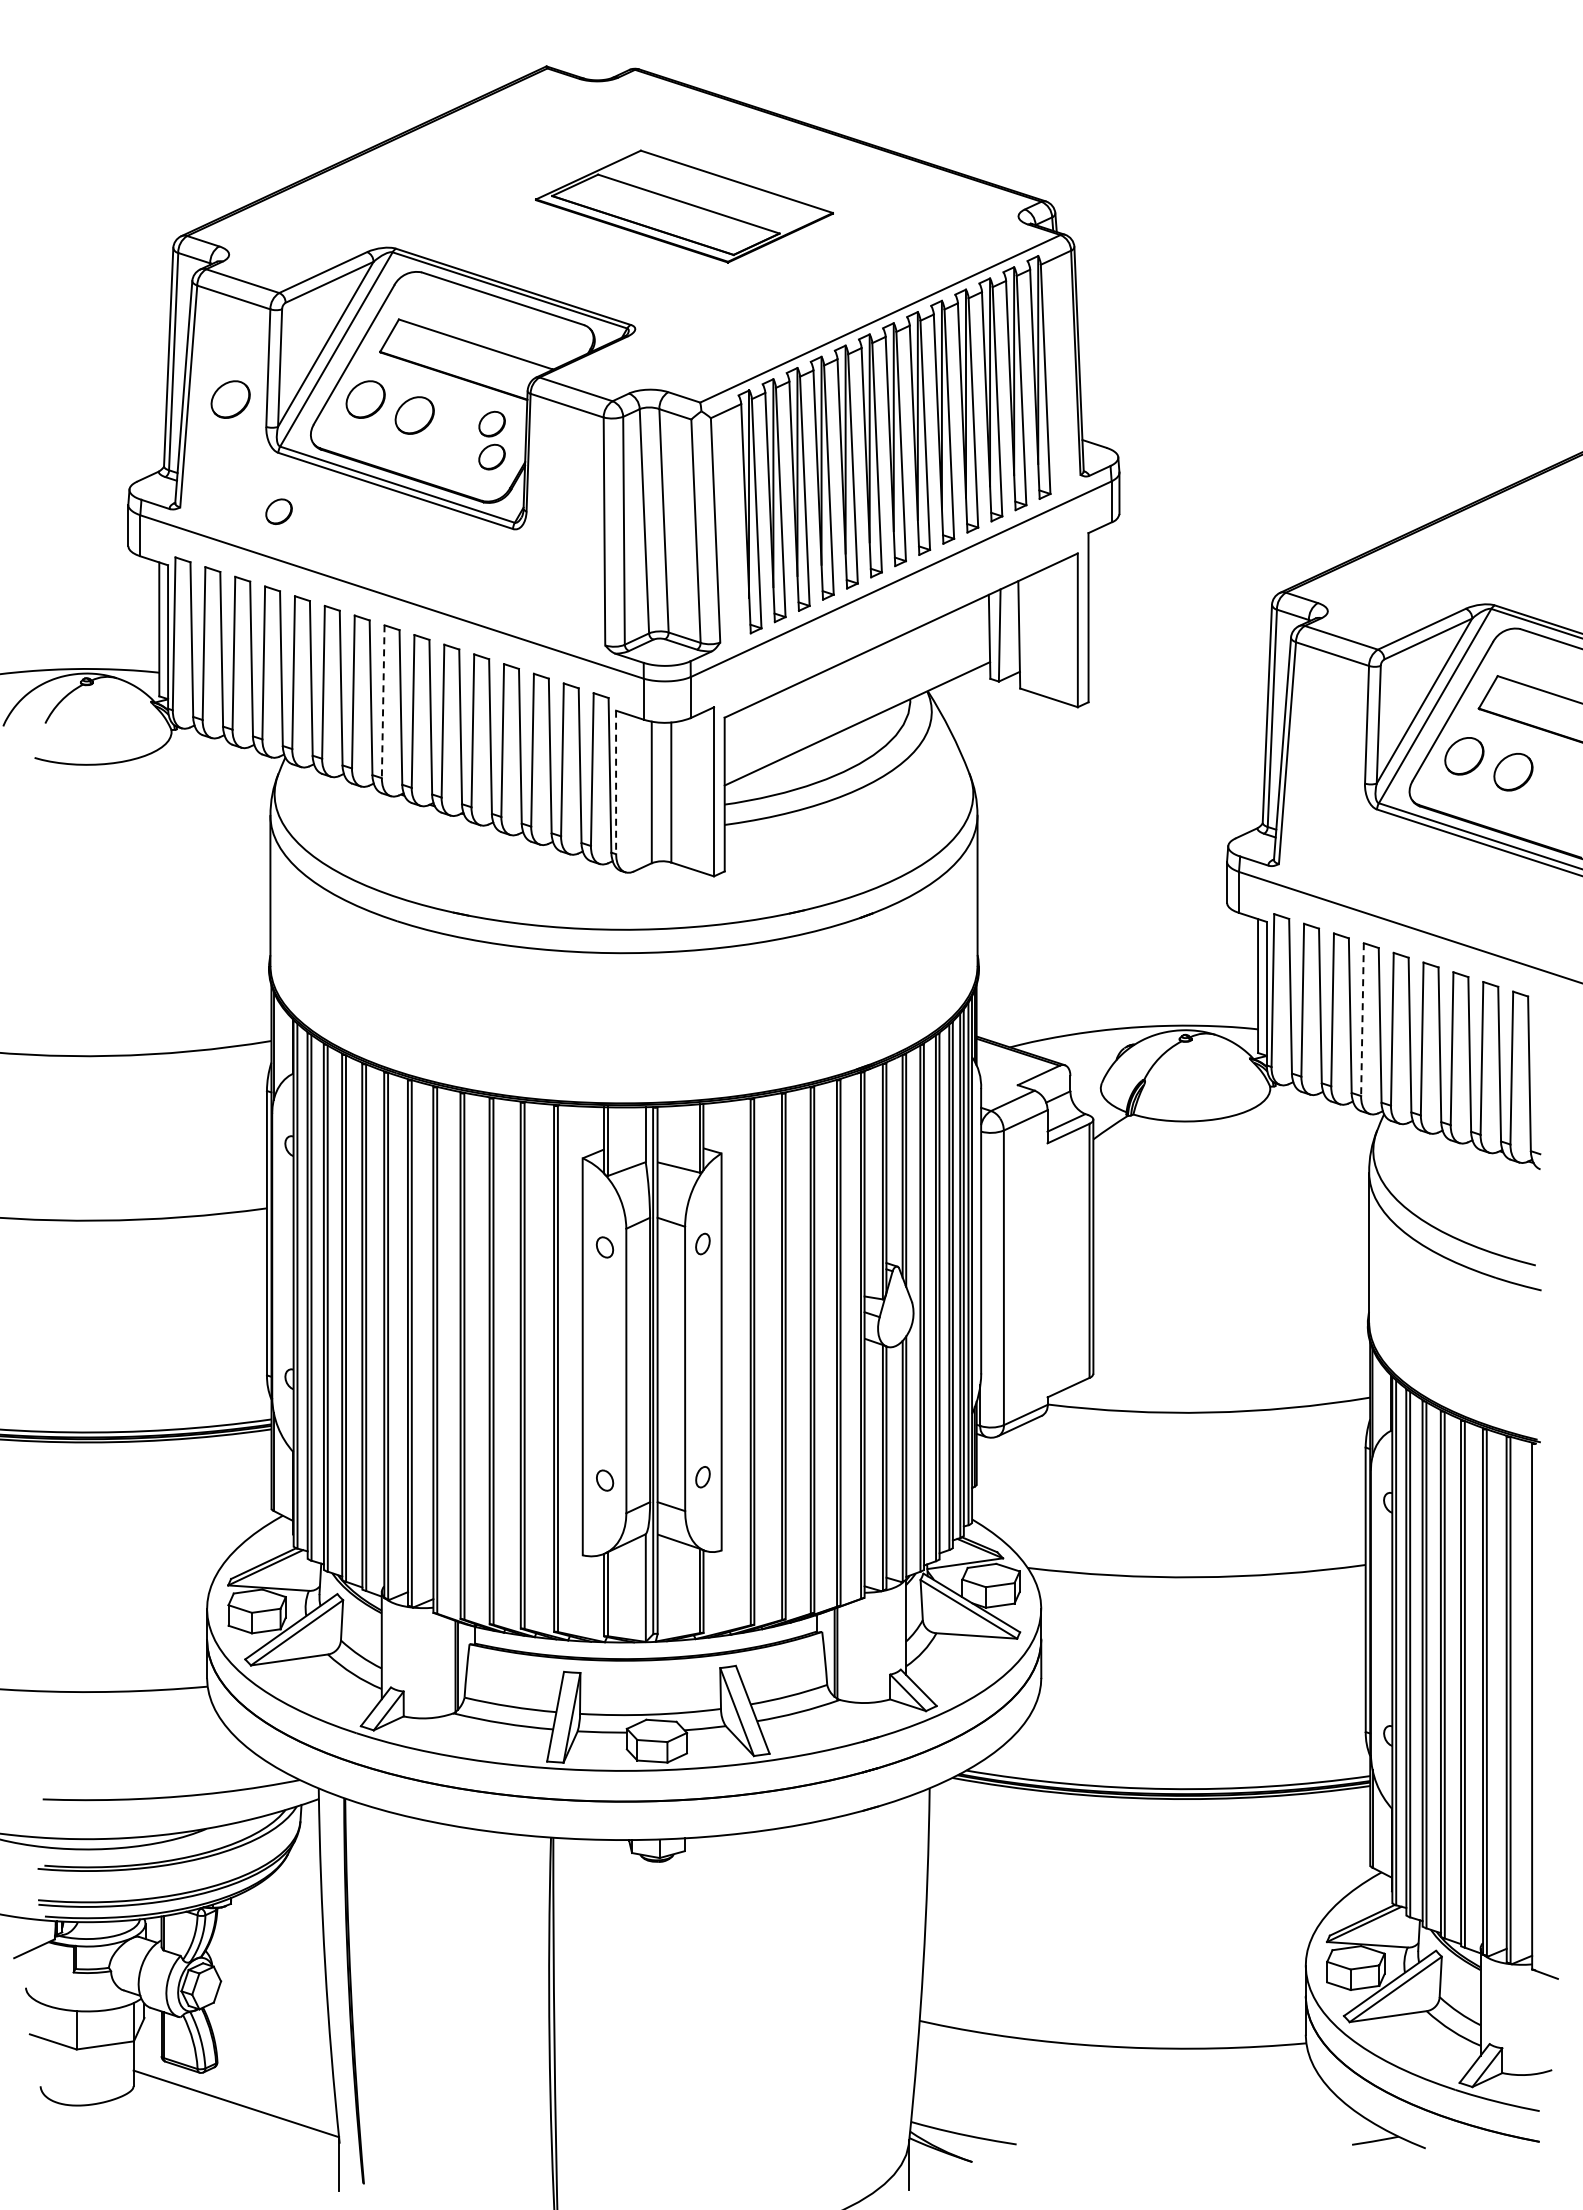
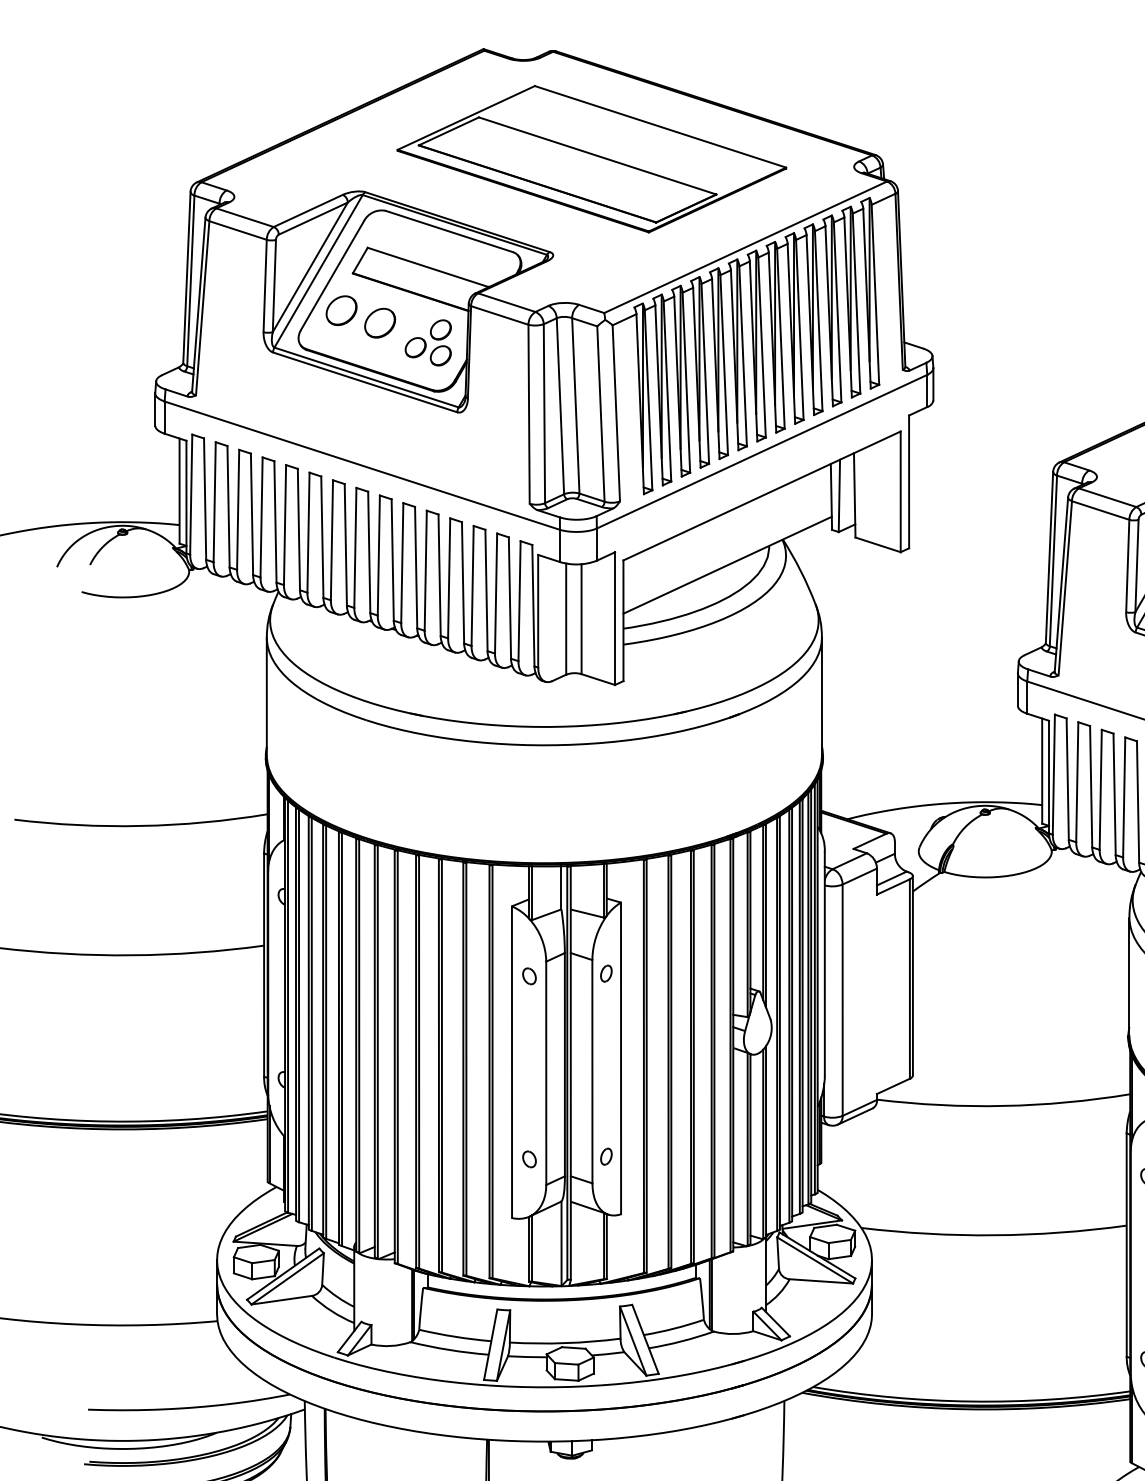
part: (684, 206) -> (591, 159), size x1.67
part: (230, 399) -> (235, 310), removed
part: (278, 511) -> (415, 347), moved
line: (383, 702) -> (355, 548), dashed -> solid
line: (616, 782) -> (538, 611), dashed -> solid
line: (1362, 1020) -> (1124, 798), dashed -> solid

